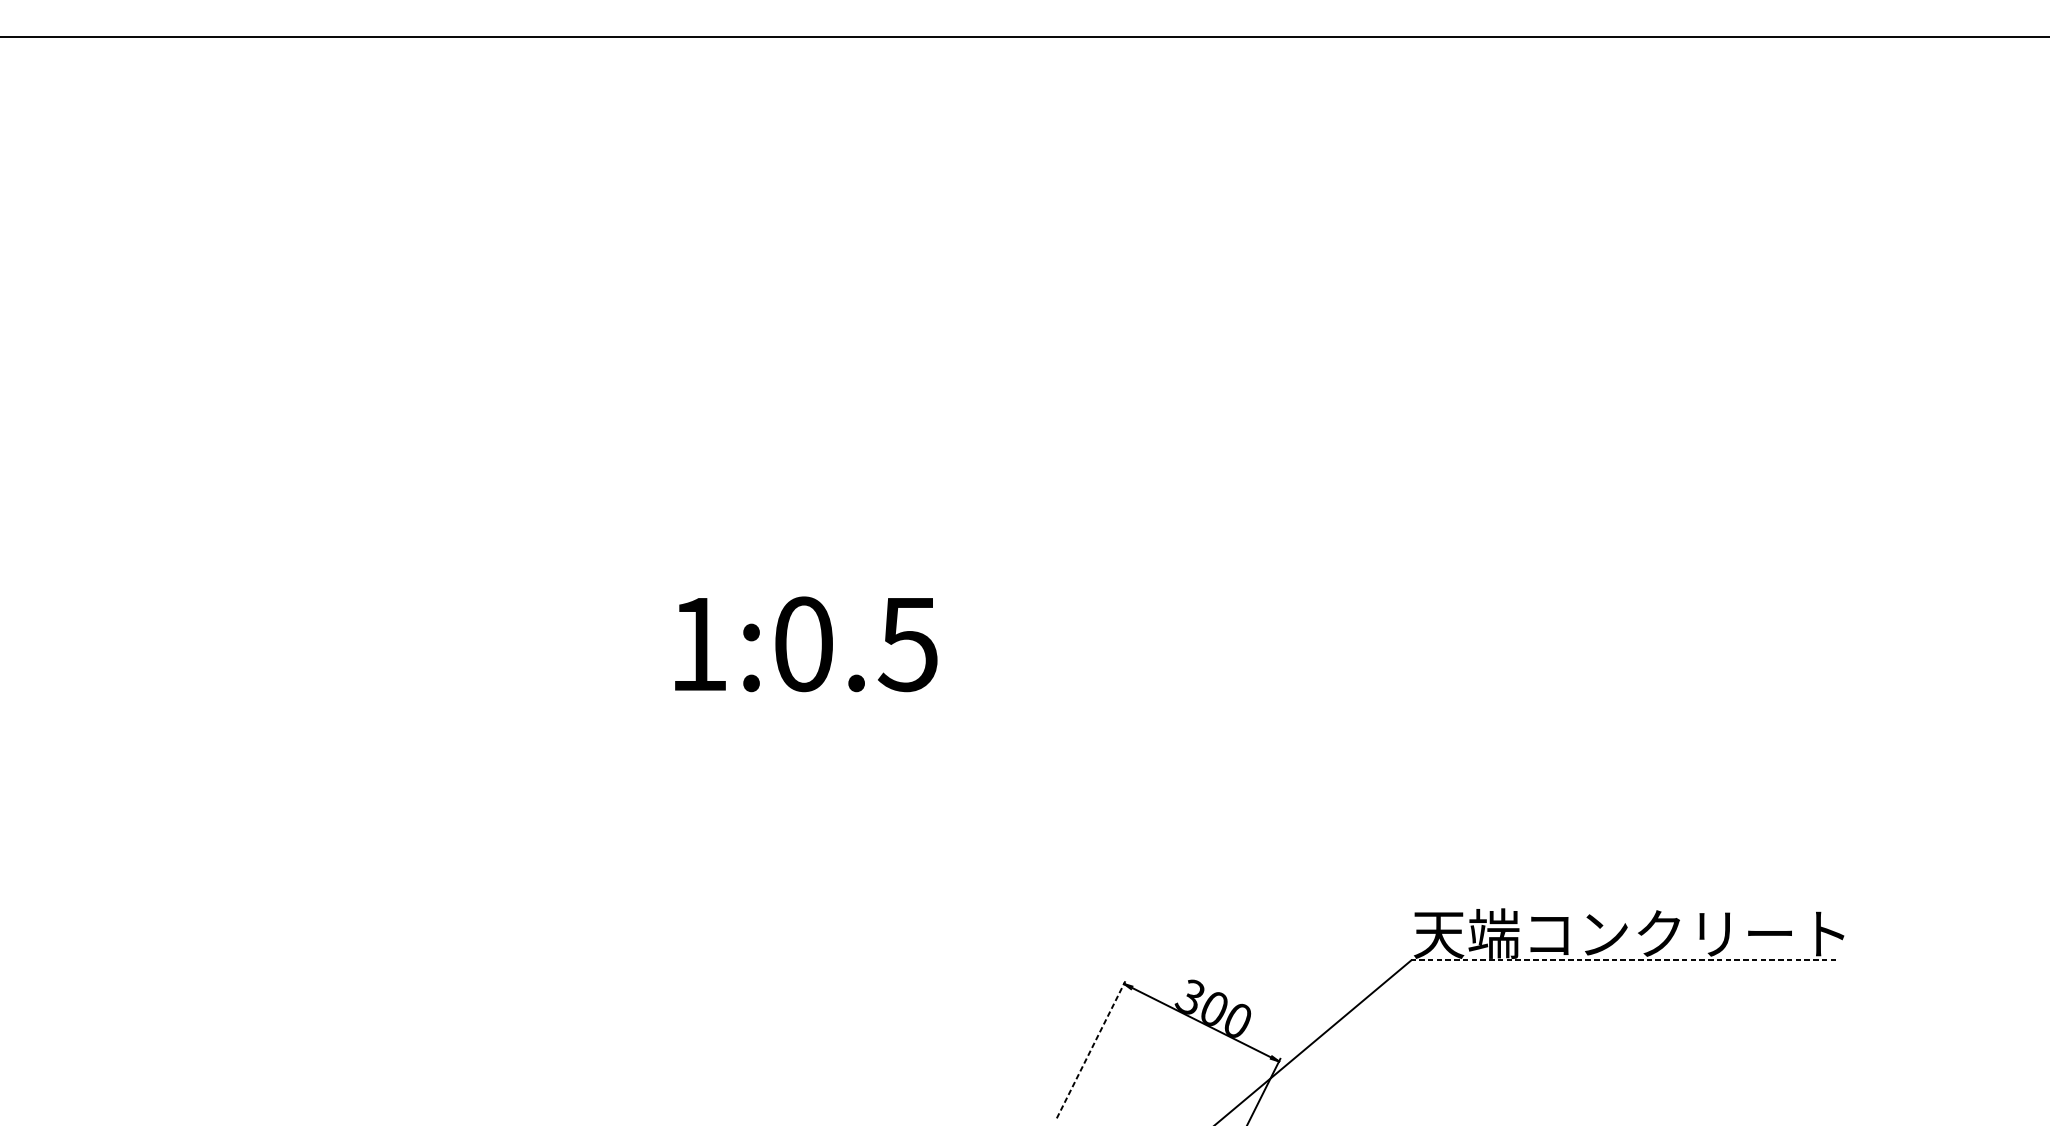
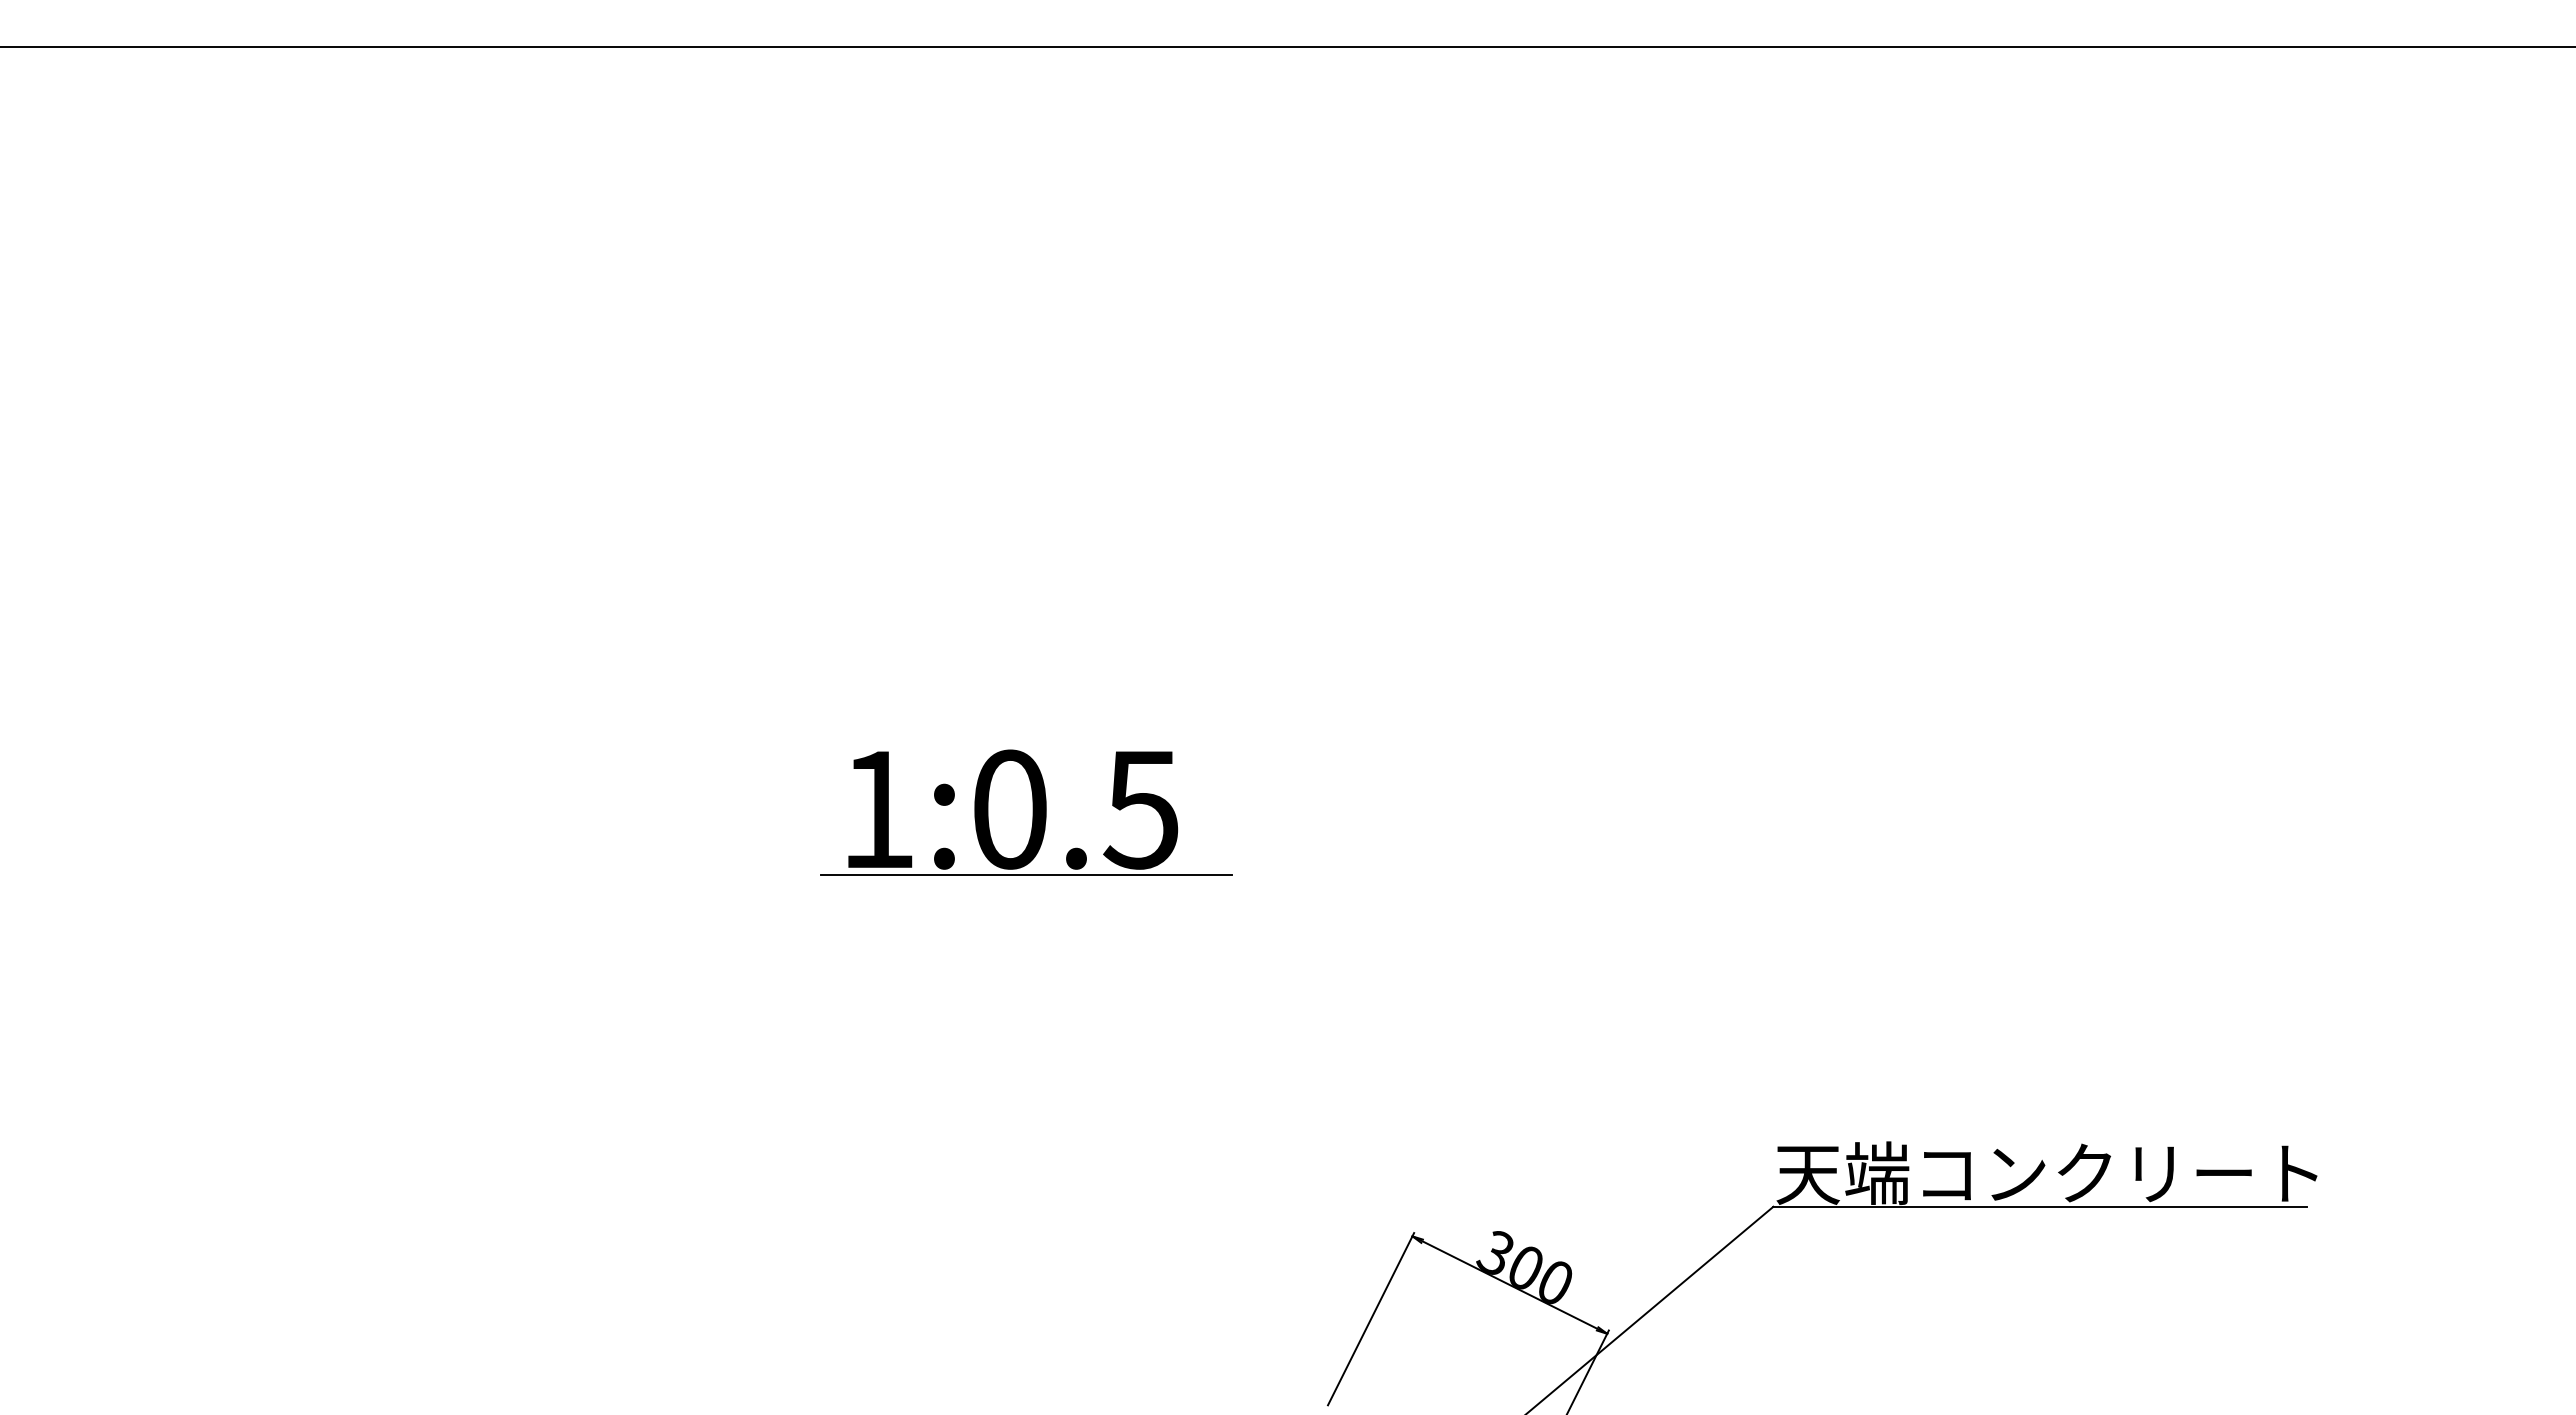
line: (816, 696) -> (1025, 875), added
line: (1623, 960) -> (2040, 1206), dashed -> solid
line: (1091, 1049) -> (1371, 1318), dashed -> solid

